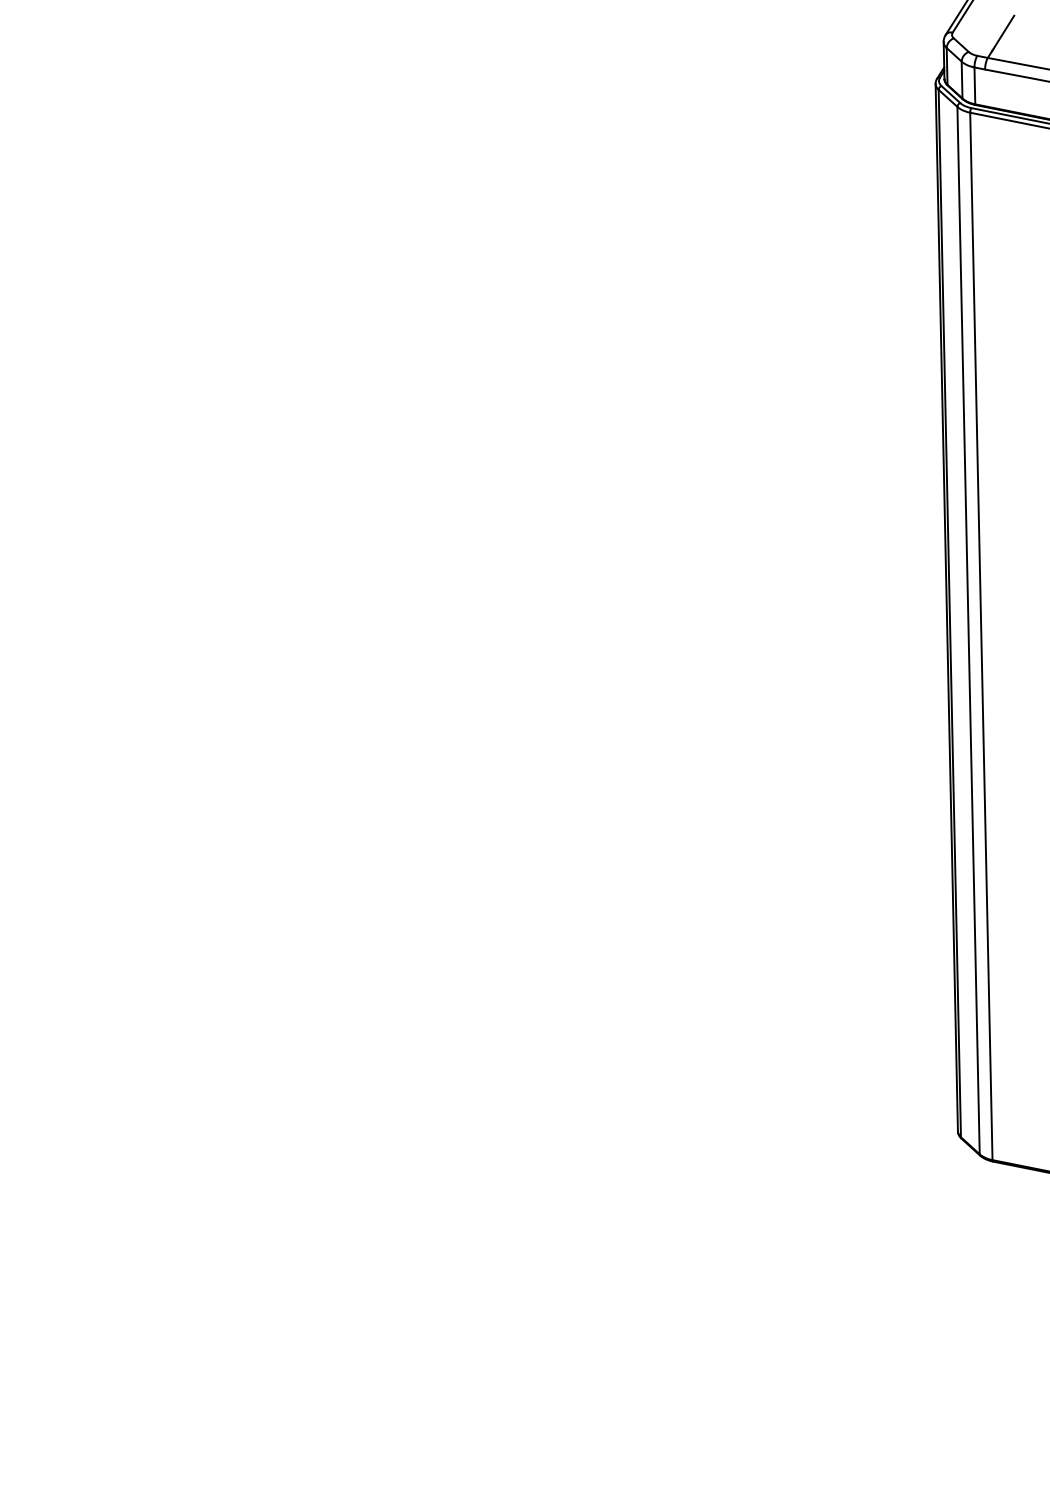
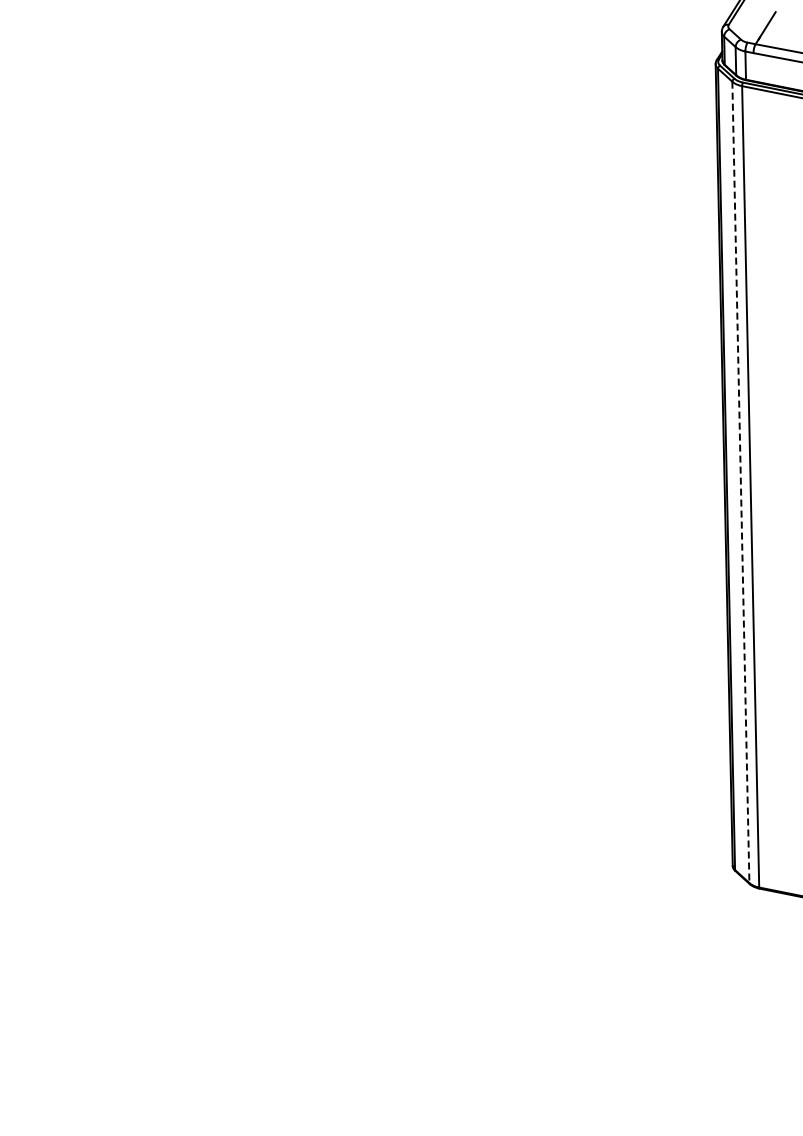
line: (968, 630) -> (740, 482), solid -> dashed

